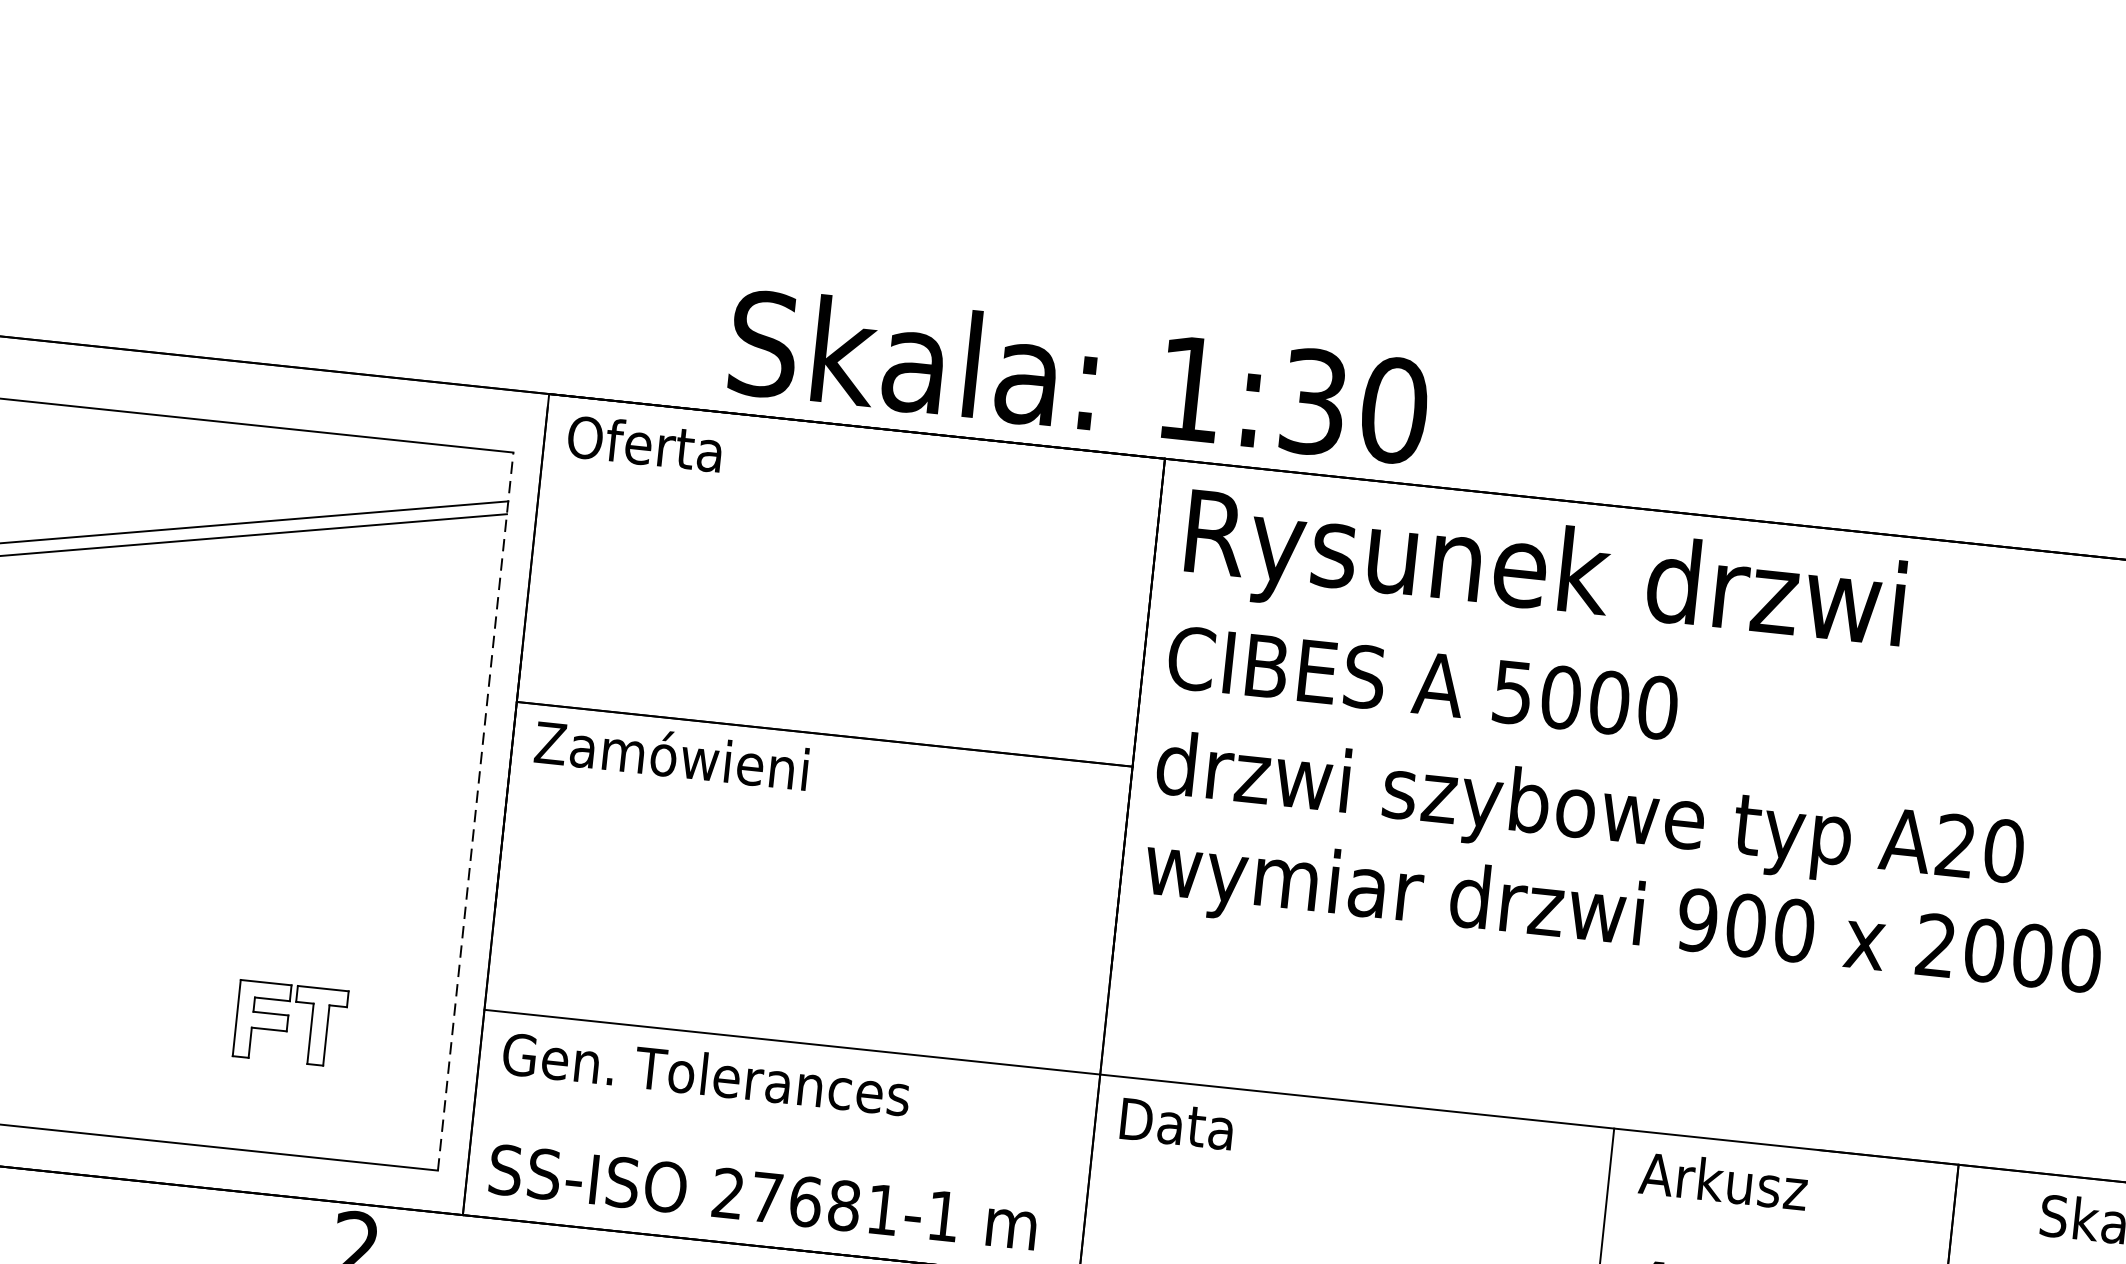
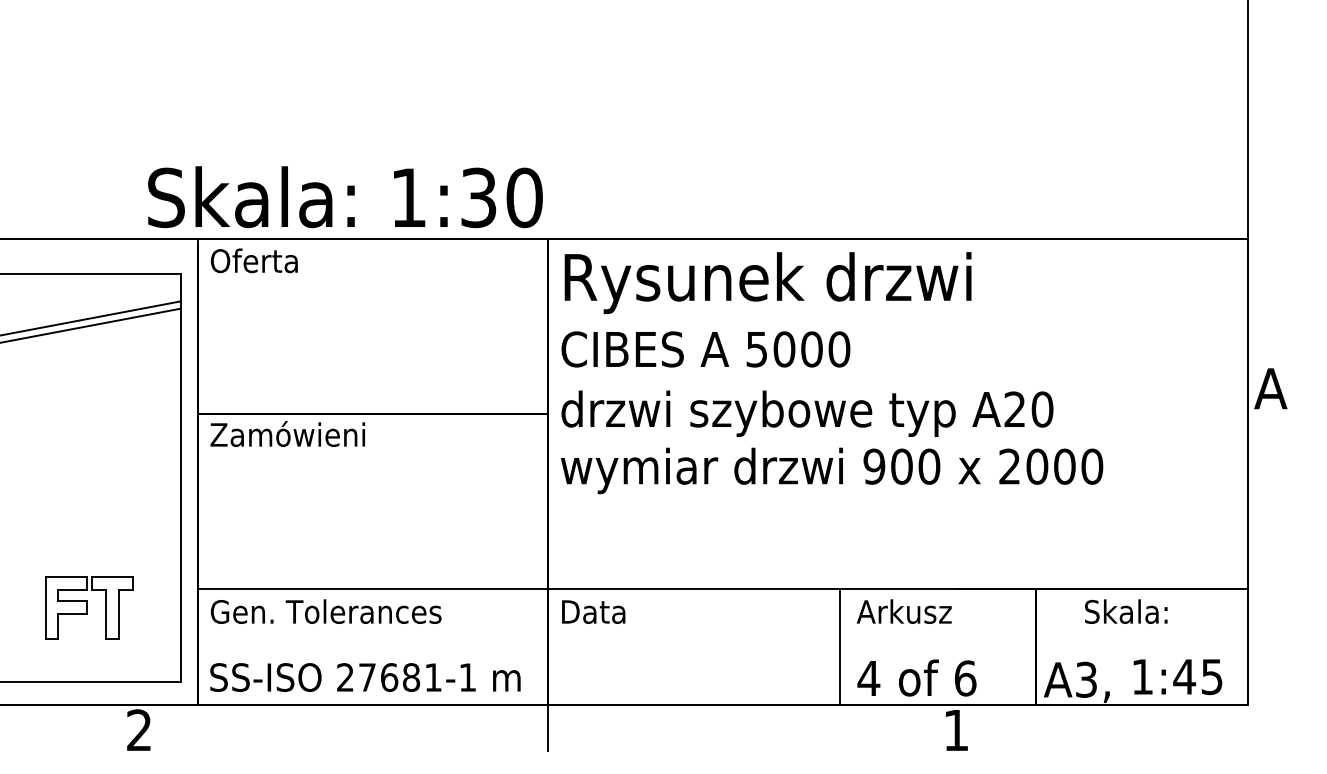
text: (1079, 376) -> (345, 197), moved
line: (475, 811) -> (180, 477), dashed -> solid
part: (290, 1023) -> (89, 607), size x1.43

